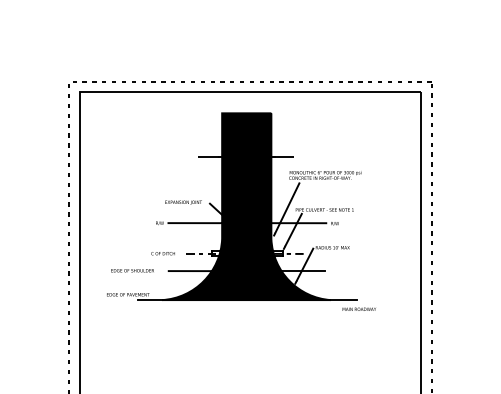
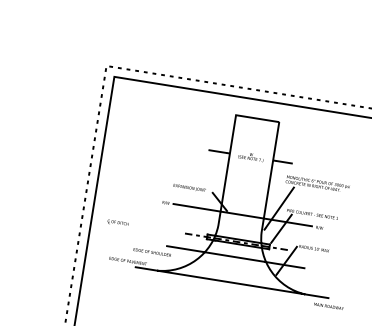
fill: (246, 206) -> (244, 200), removed
text: (162, 253) -> (117, 222), moved
text: (132, 270) -> (152, 252), moved

